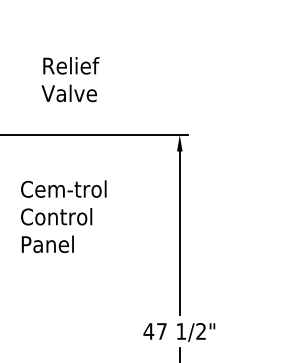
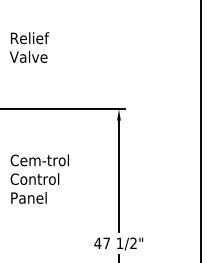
text: (70, 79) -> (29, 47), moved
text: (63, 215) -> (39, 178), moved

